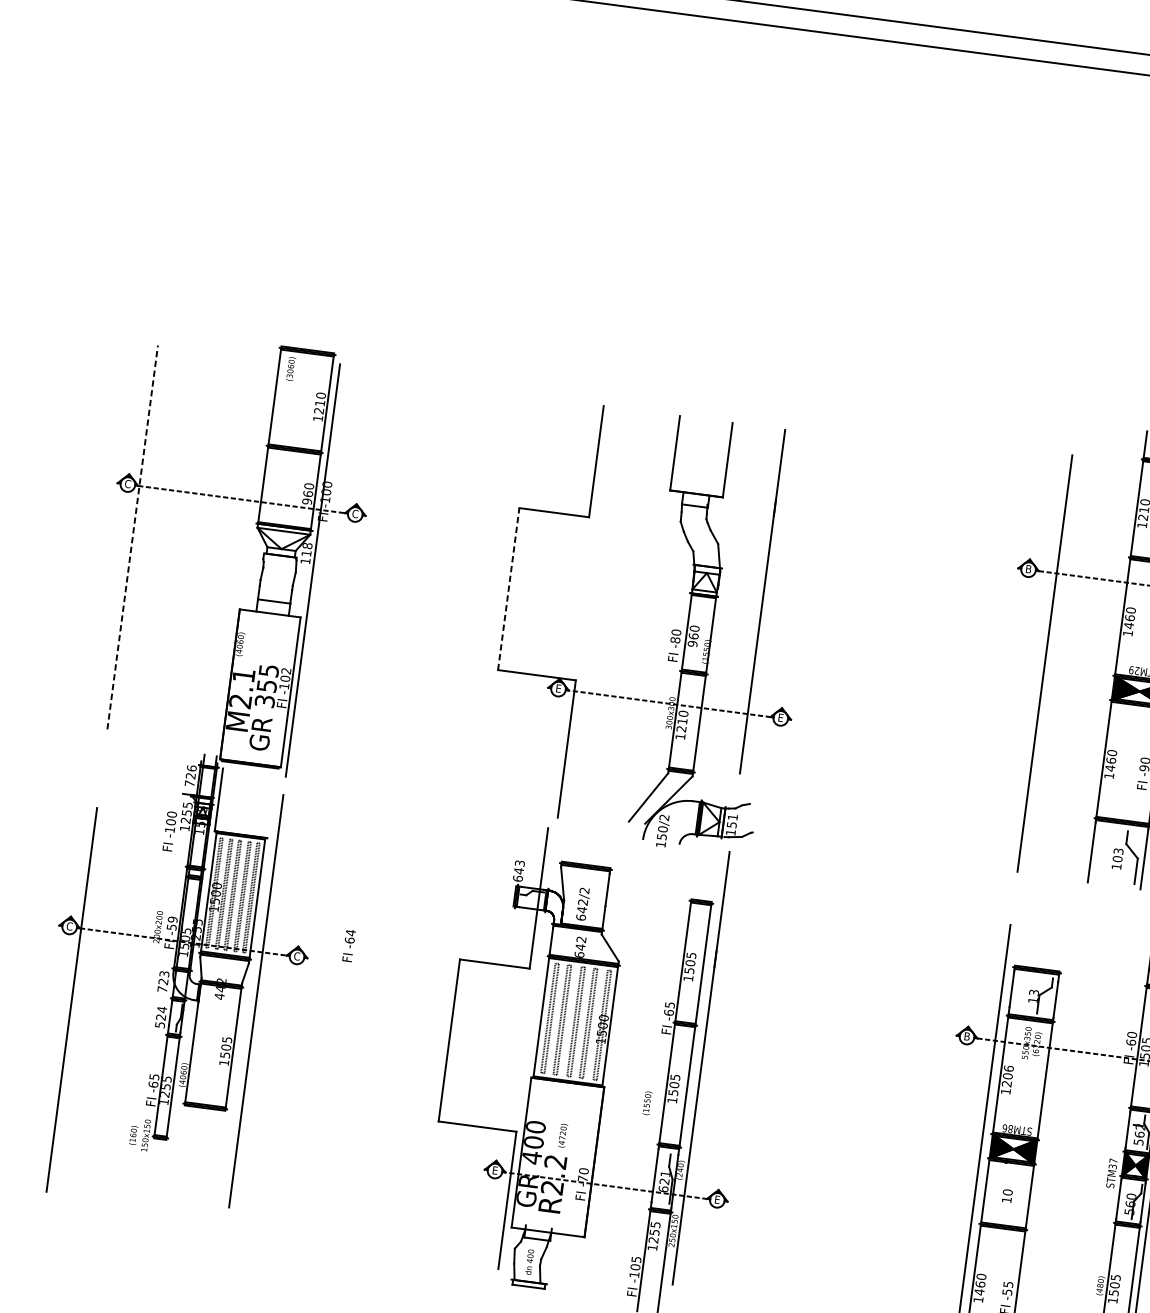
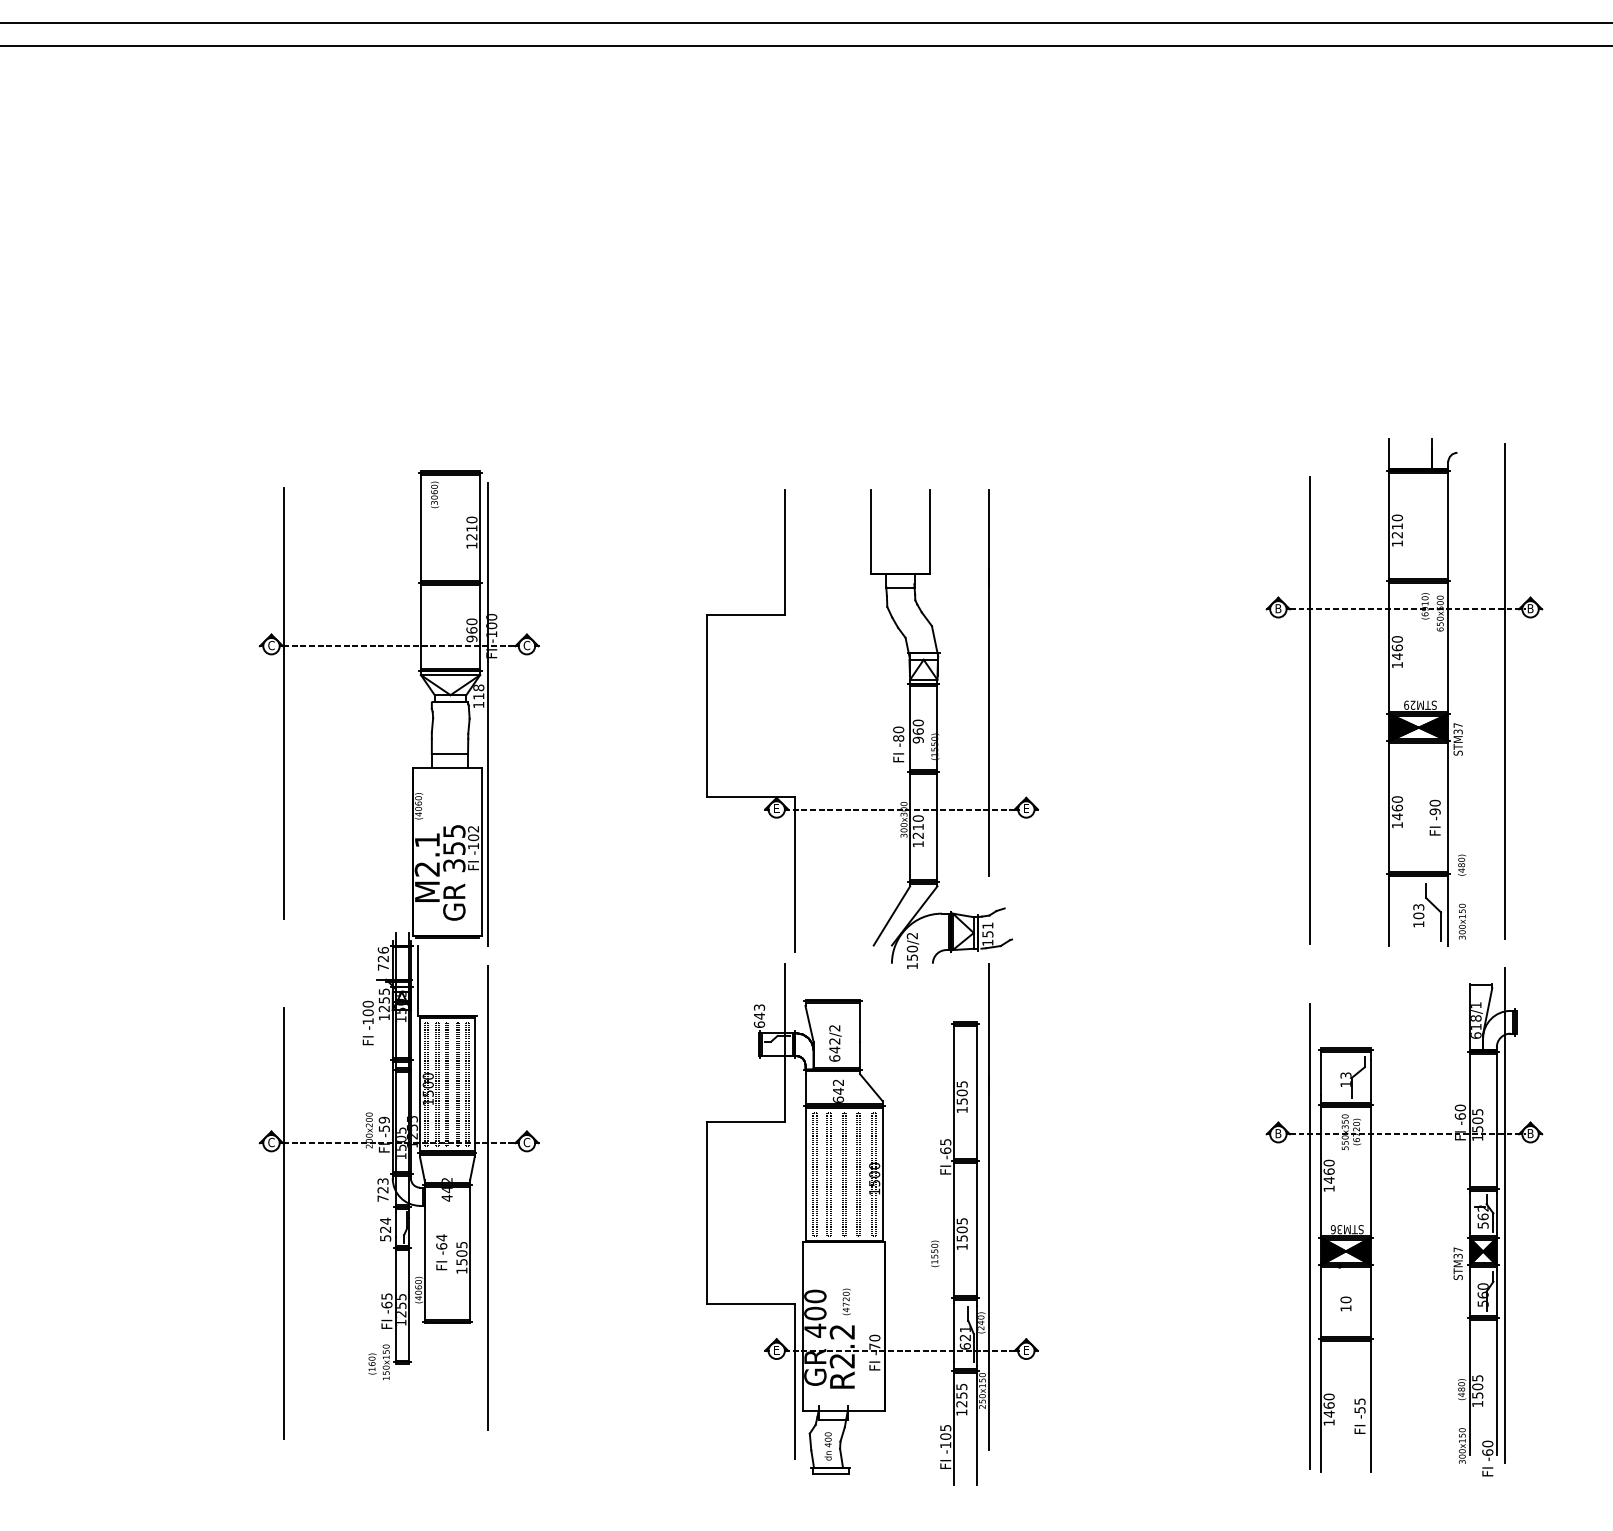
line: (132, 537) -> (284, 703), dashed -> solid
line: (508, 589) -> (707, 706), dashed -> solid
text: (348, 945) -> (441, 1252), moved
text: (1007, 1076) -> (1328, 1171), 1206 -> 1460
text: (1010, 1129) -> (1339, 1229), STM86 -> STM36

